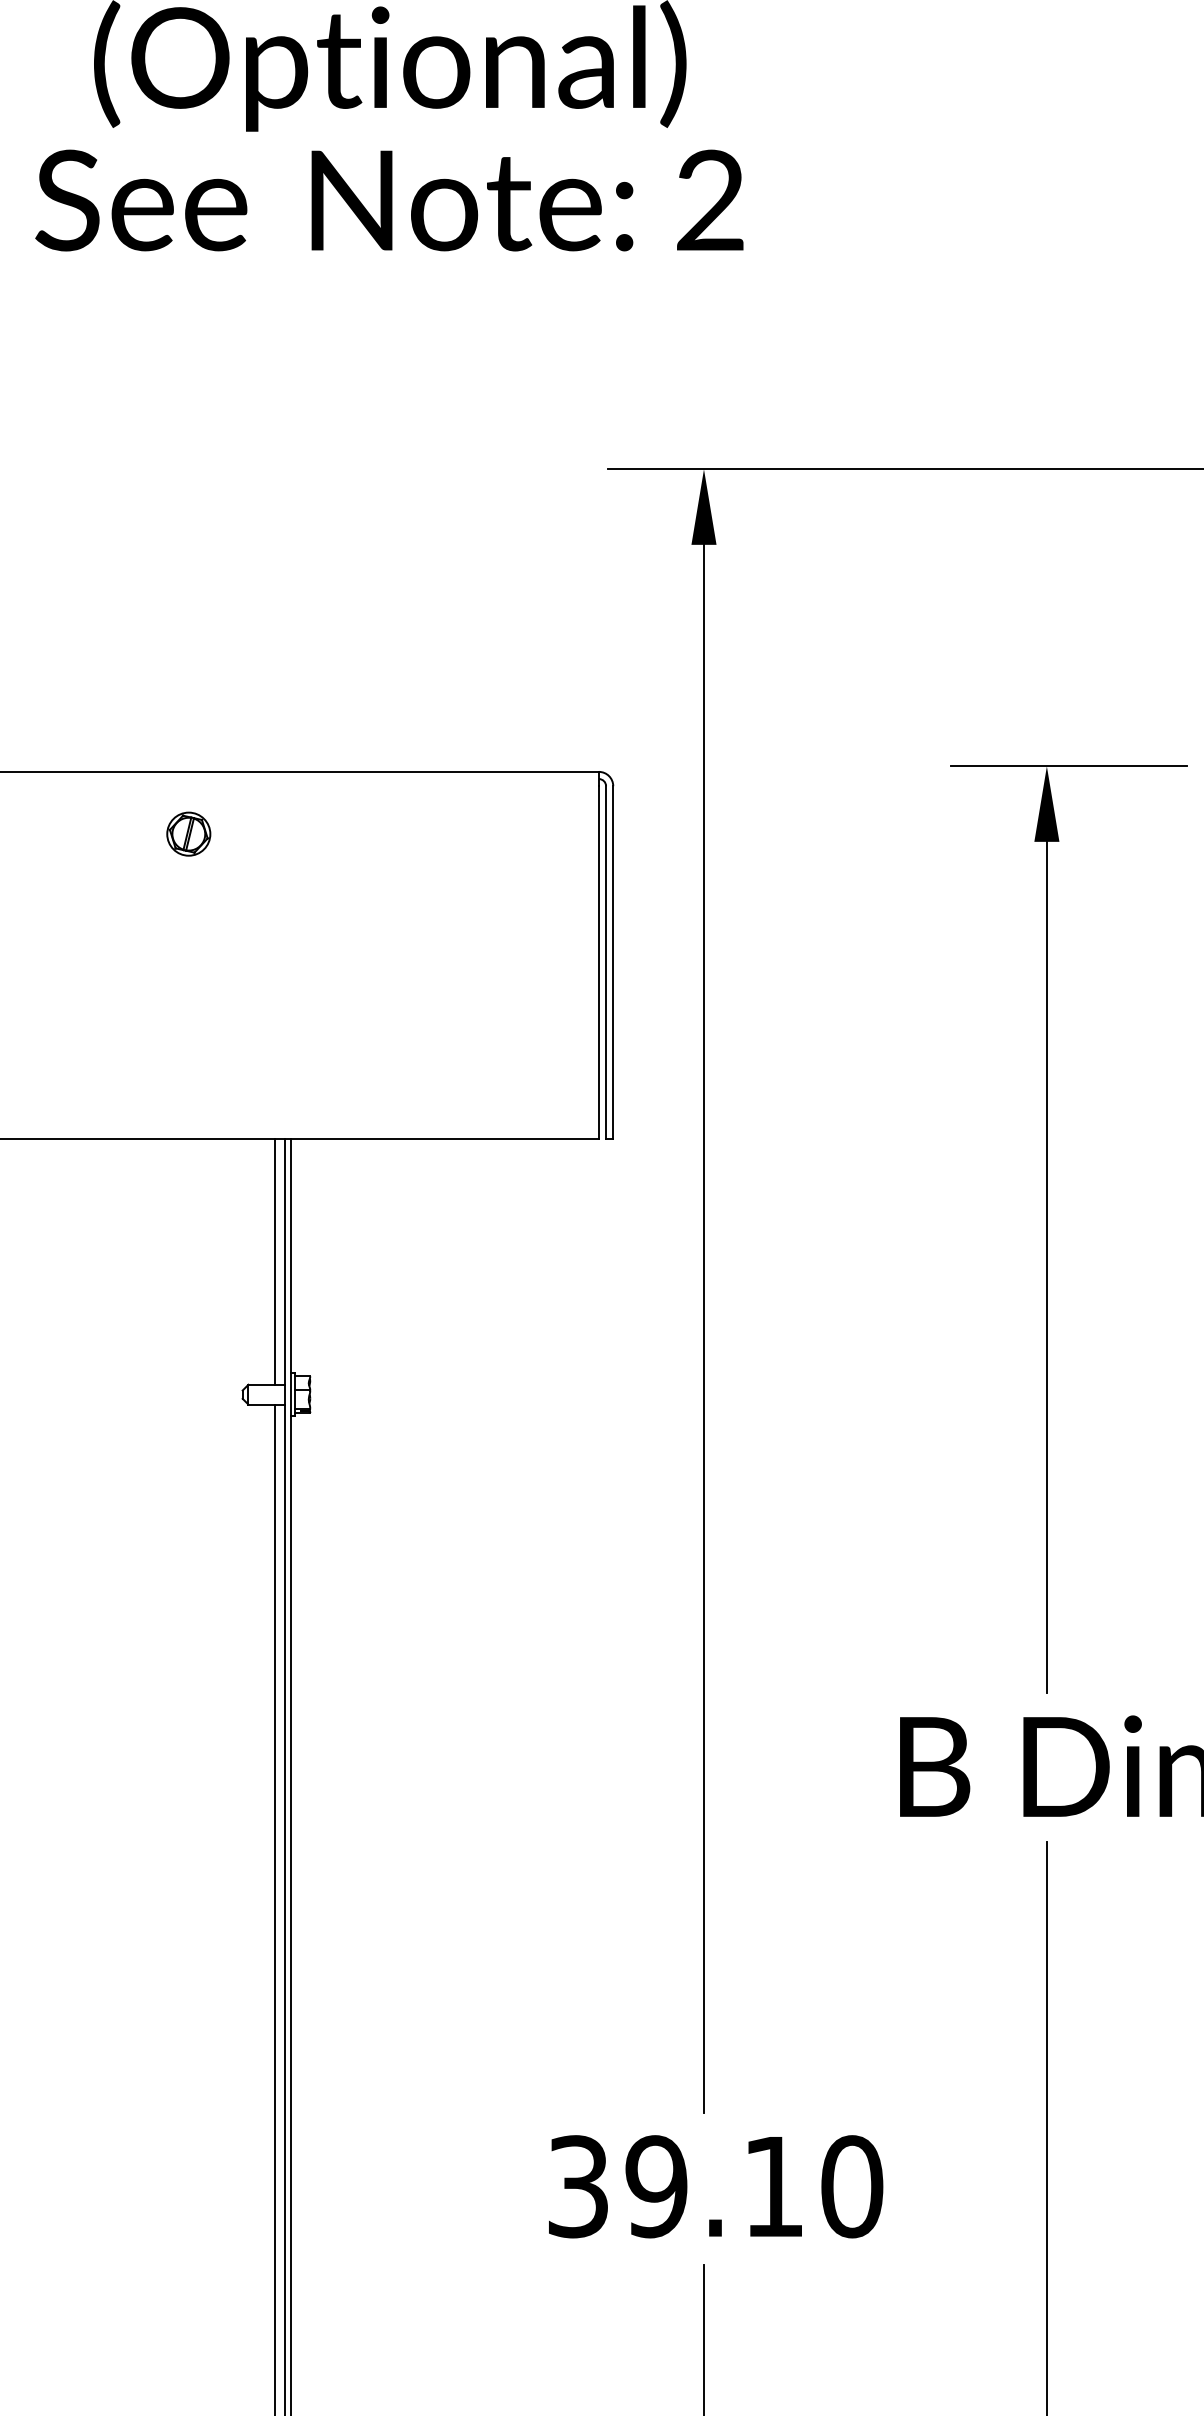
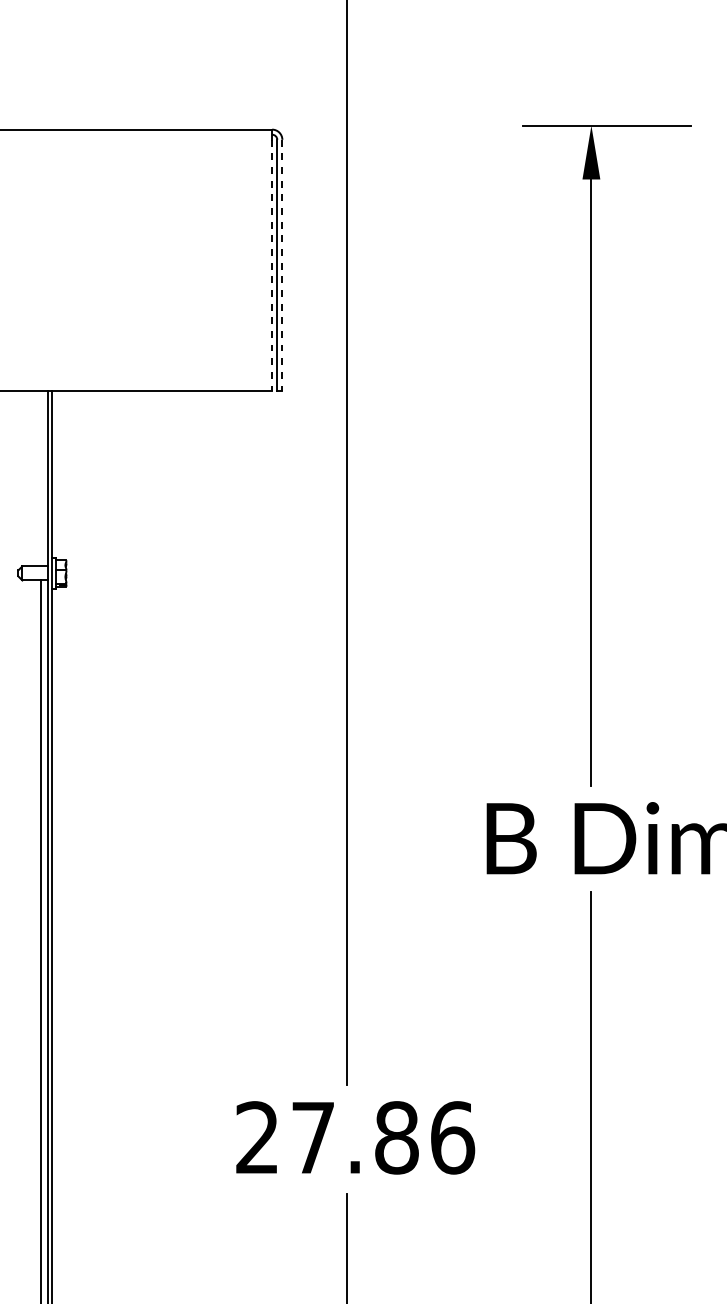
line: (598, 963) -> (271, 266), solid -> dashed
line: (613, 963) -> (282, 266), solid -> dashed
line: (274, 1261) -> (40, 478), removed
text: (715, 2186) -> (355, 1137), 39.10 -> 27.86

